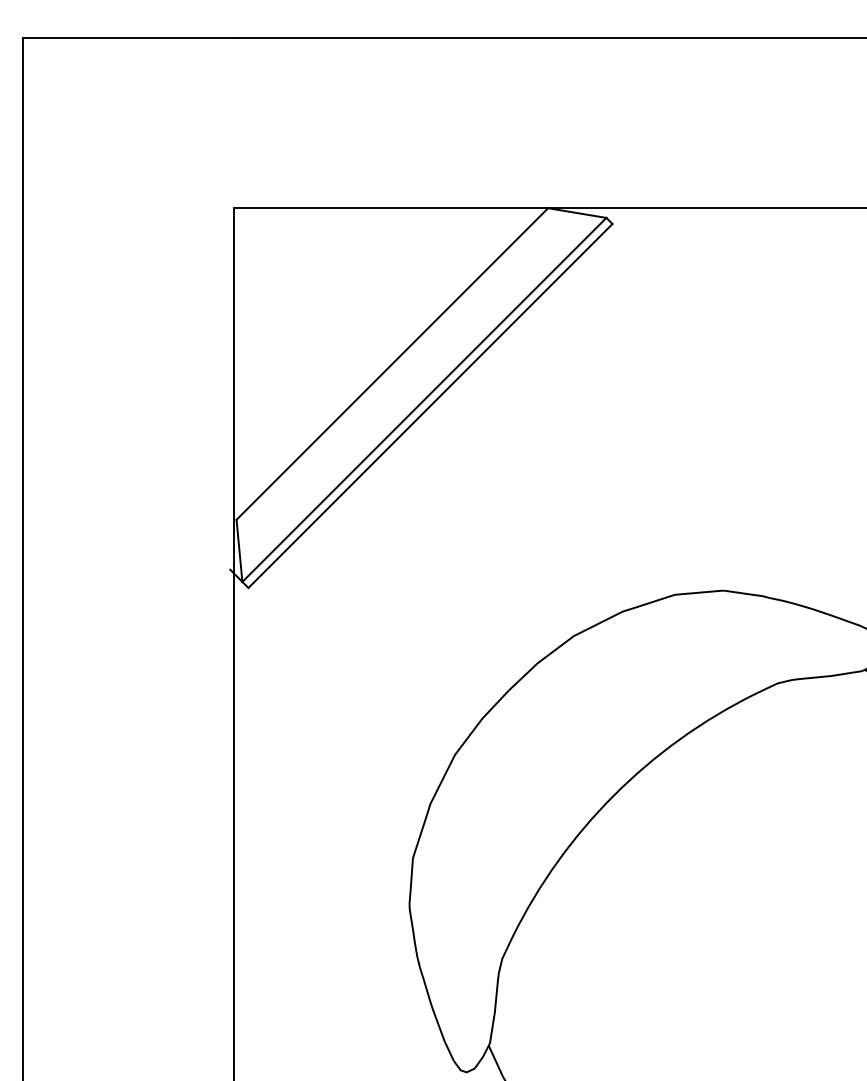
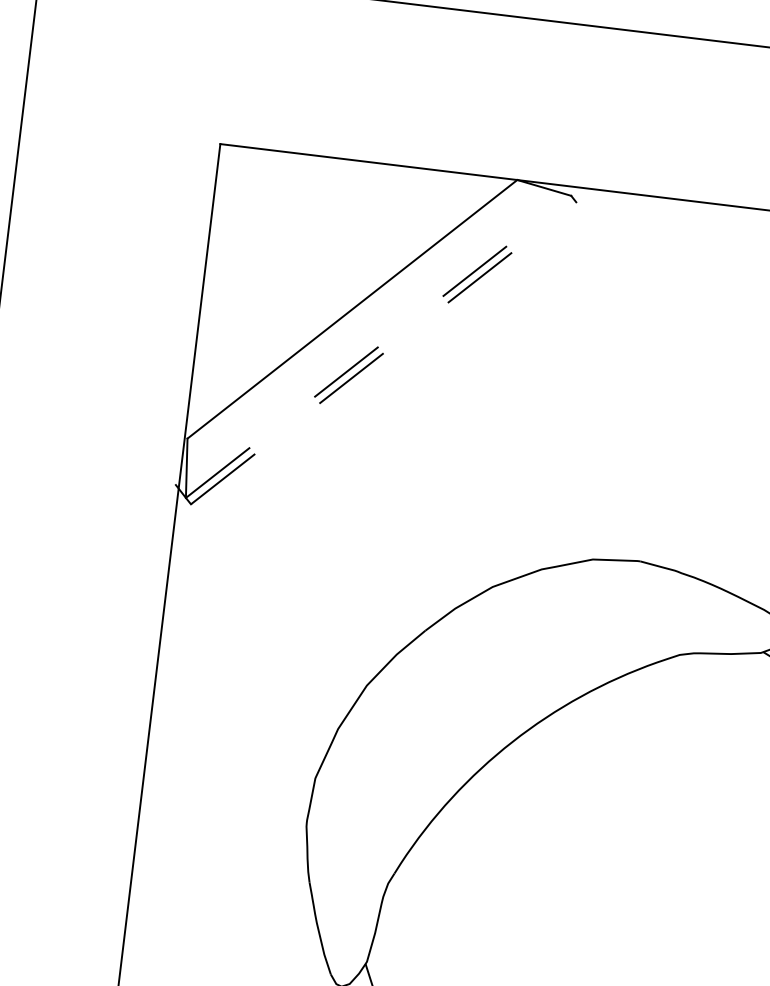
line: (424, 399) -> (378, 346), solid -> dashed
line: (430, 405) -> (383, 352), solid -> dashed

